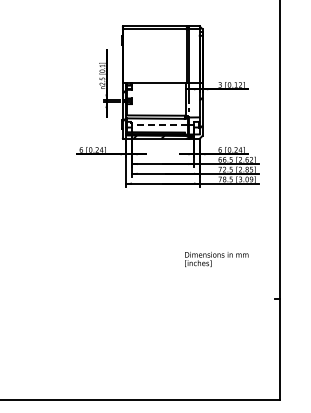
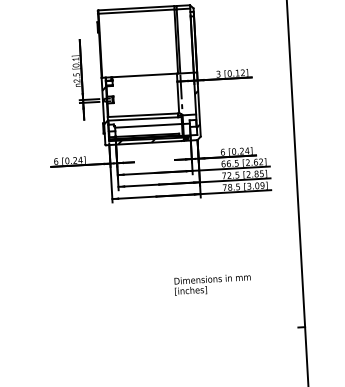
line: (159, 124) -> (148, 125), dashed -> solid
text: (216, 259) -> (212, 284), moved

